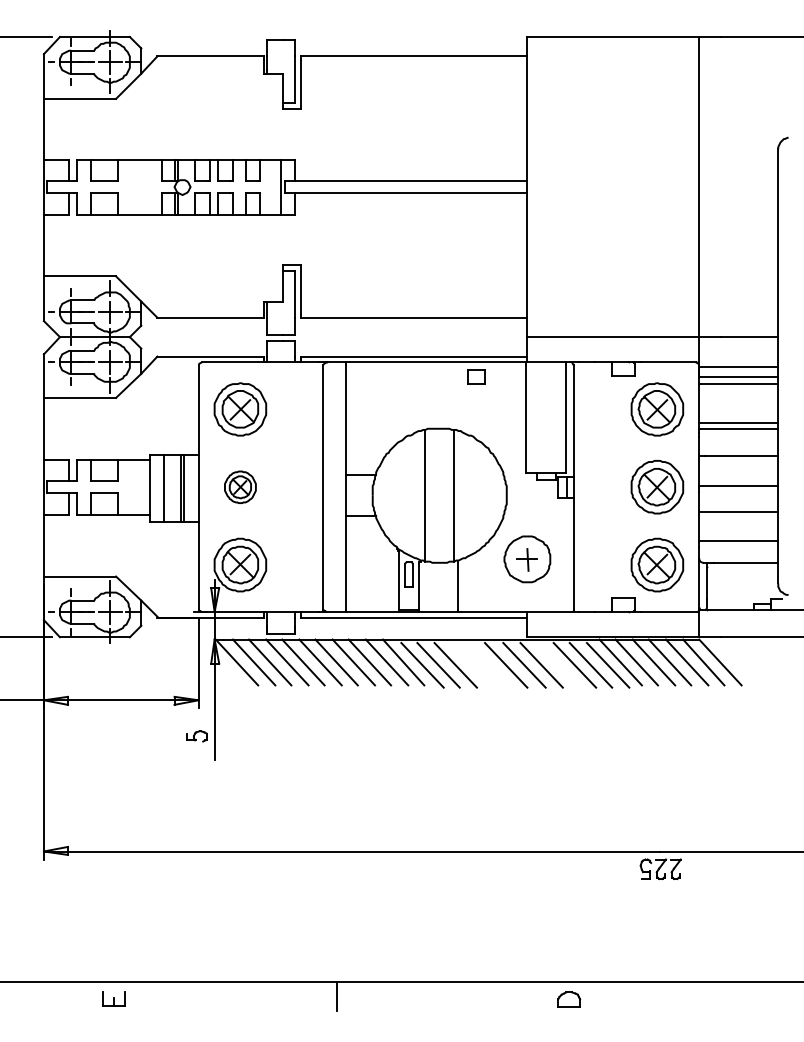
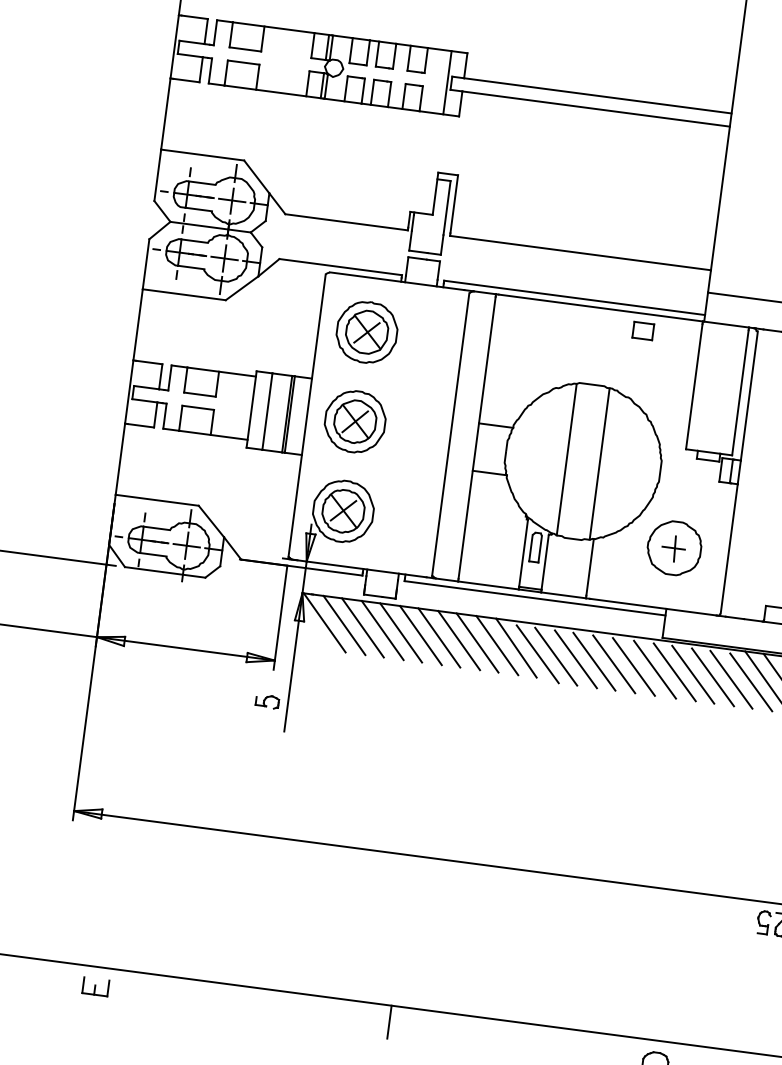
part: (240, 487) -> (355, 422), size x1.67
line: (471, 665) -> (594, 661), added
line: (488, 665) -> (613, 664), added
line: (557, 665) -> (692, 674), added
part: (113, 998) -> (95, 985), moved

